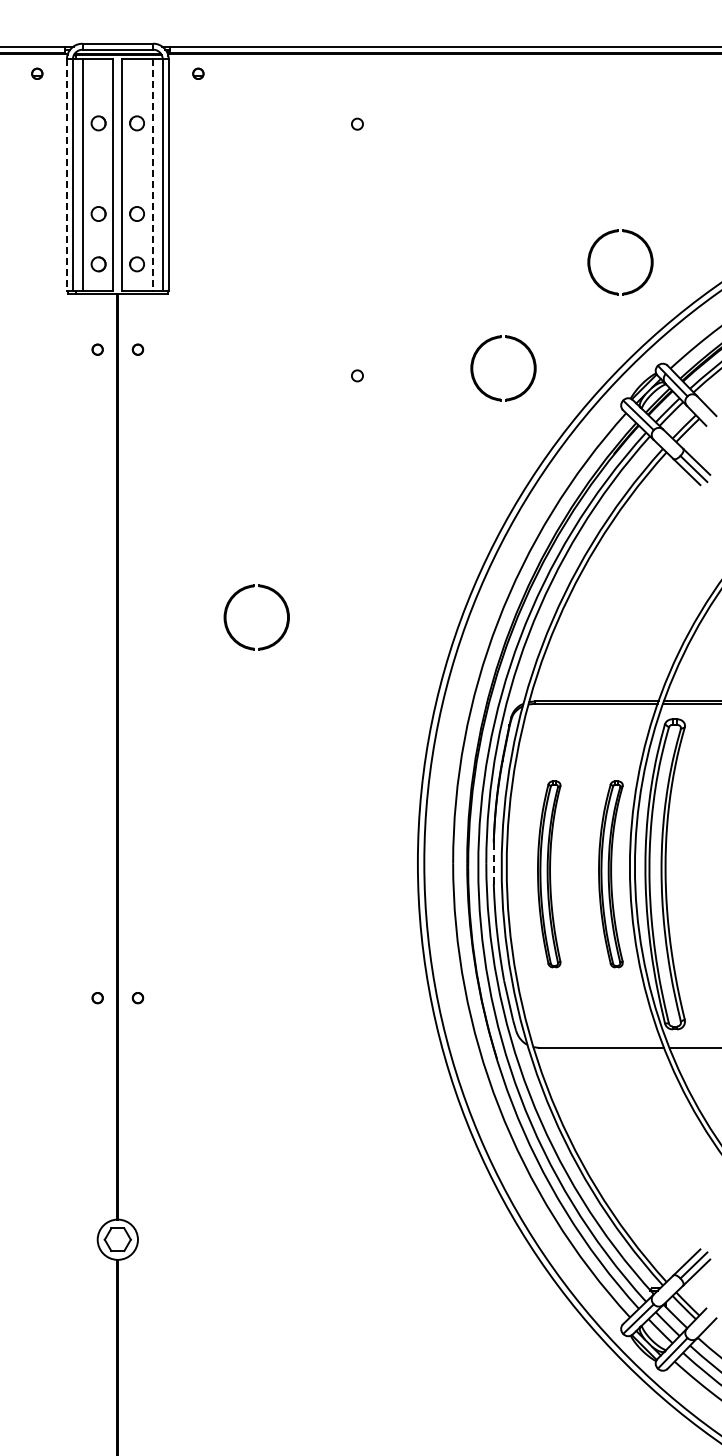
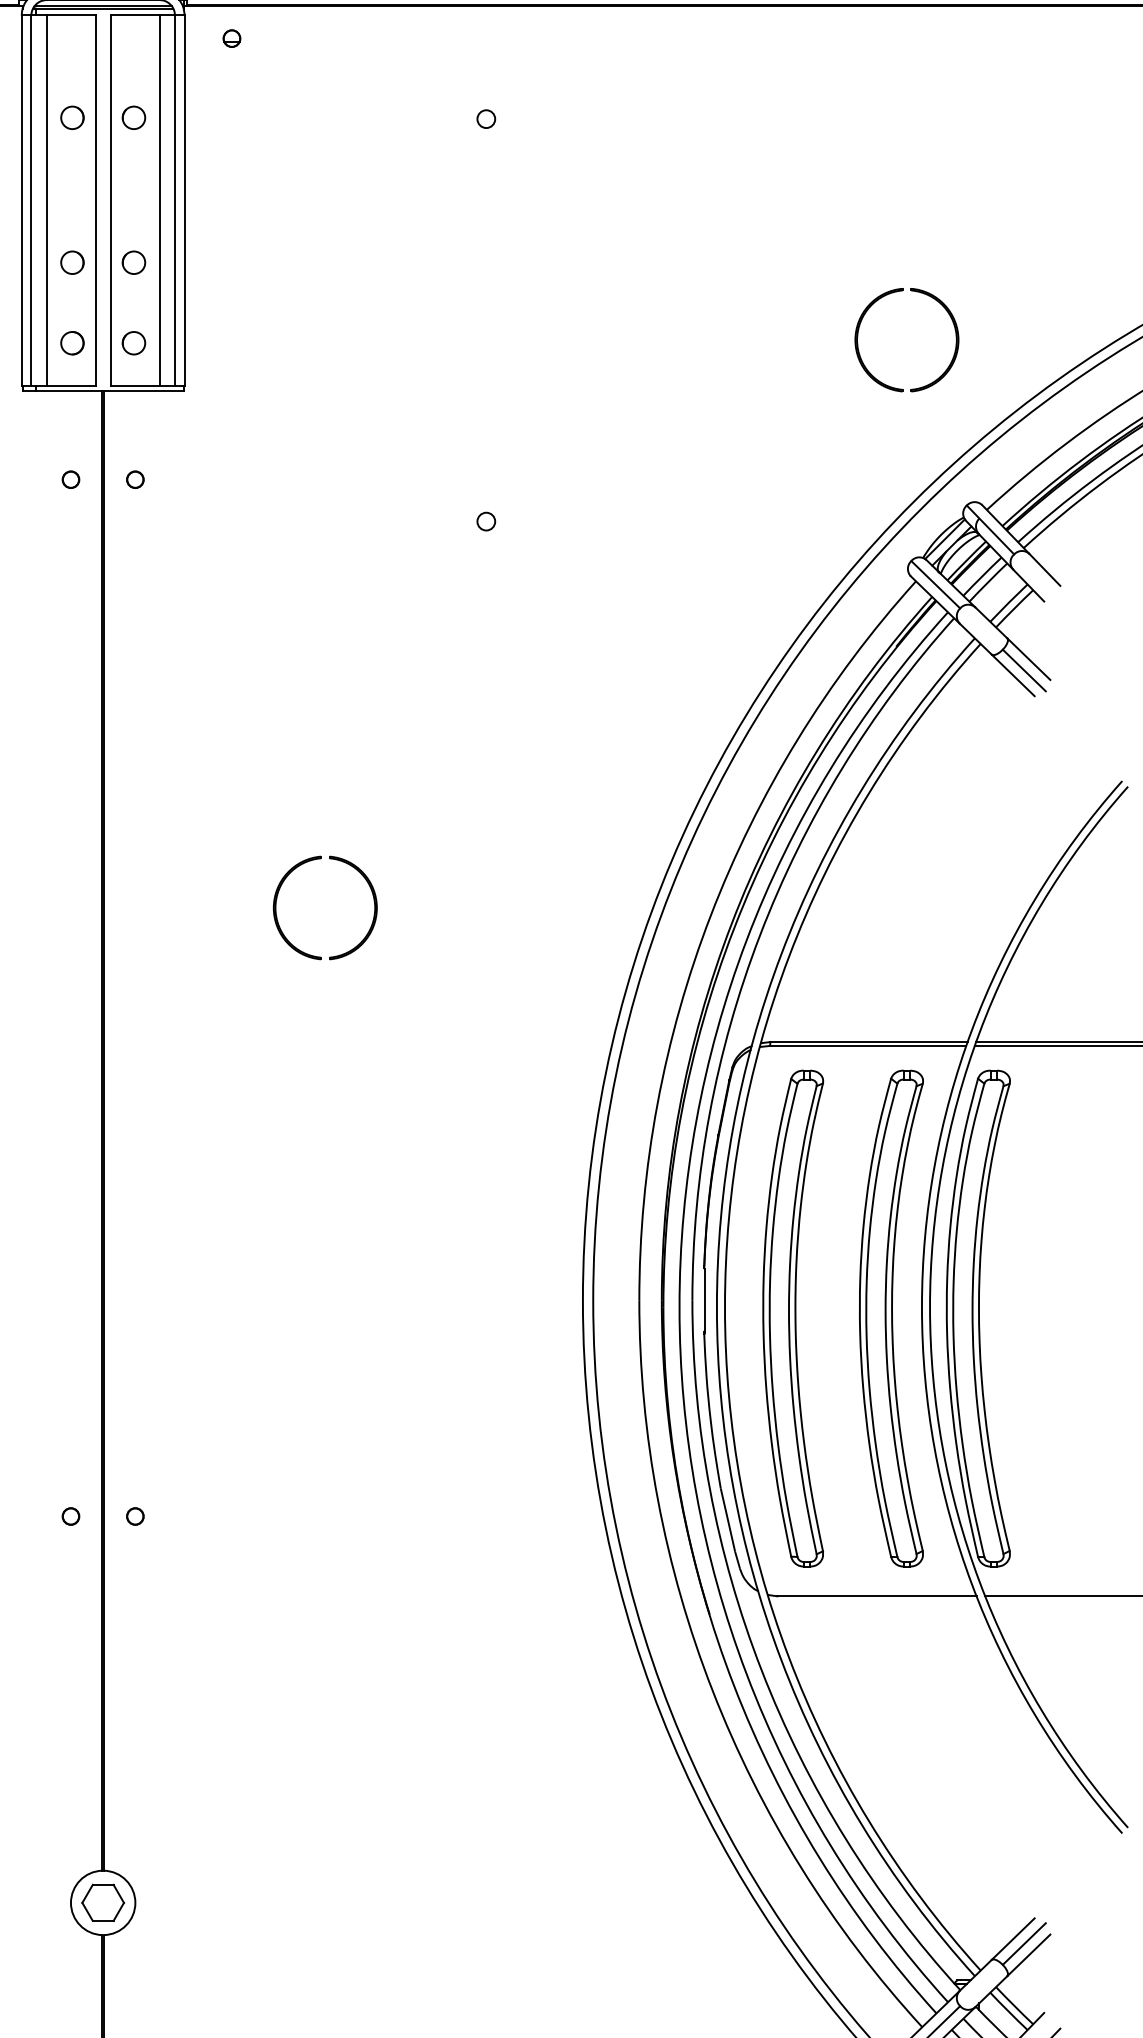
line: (66, 175) -> (21, 201), dashed -> solid
line: (153, 175) -> (160, 201), dashed -> solid
part: (481, 388) -> (684, 541), removed
line: (494, 863) -> (705, 1301), dashed -> solid
part: (548, 874) -> (791, 1318), size x1.67
part: (610, 874) -> (890, 1318), size x1.67

